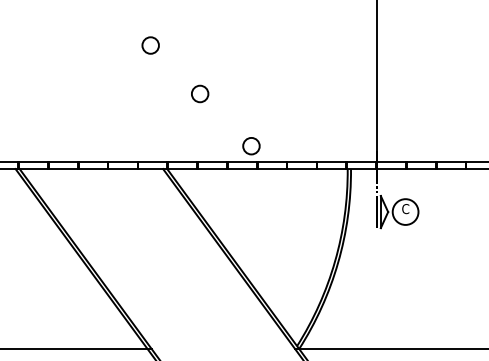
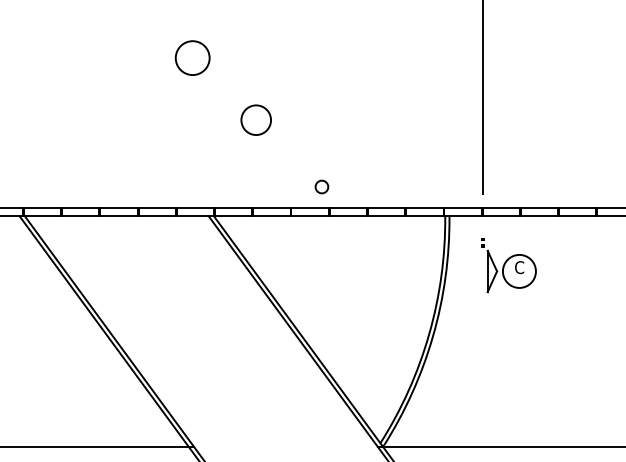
circle: (150, 45) -> (192, 57), size x1.6
circle: (199, 93) -> (255, 119), size x1.4
circle: (251, 145) -> (321, 186), size x0.6
fill: (376, 166) -> (482, 213), removed
fill: (376, 212) -> (482, 271), removed

